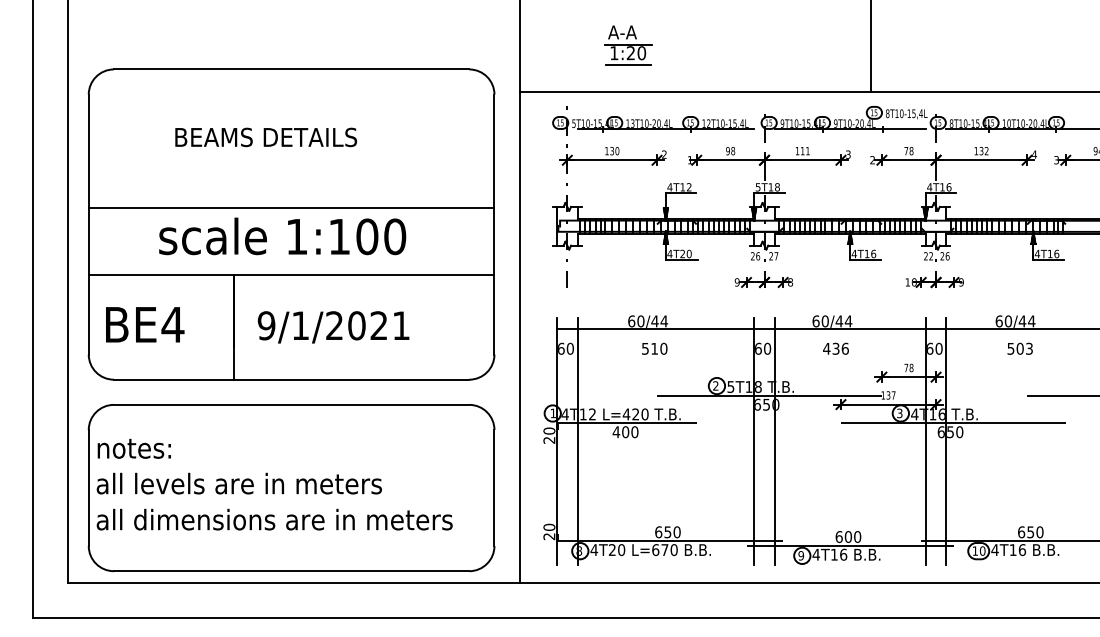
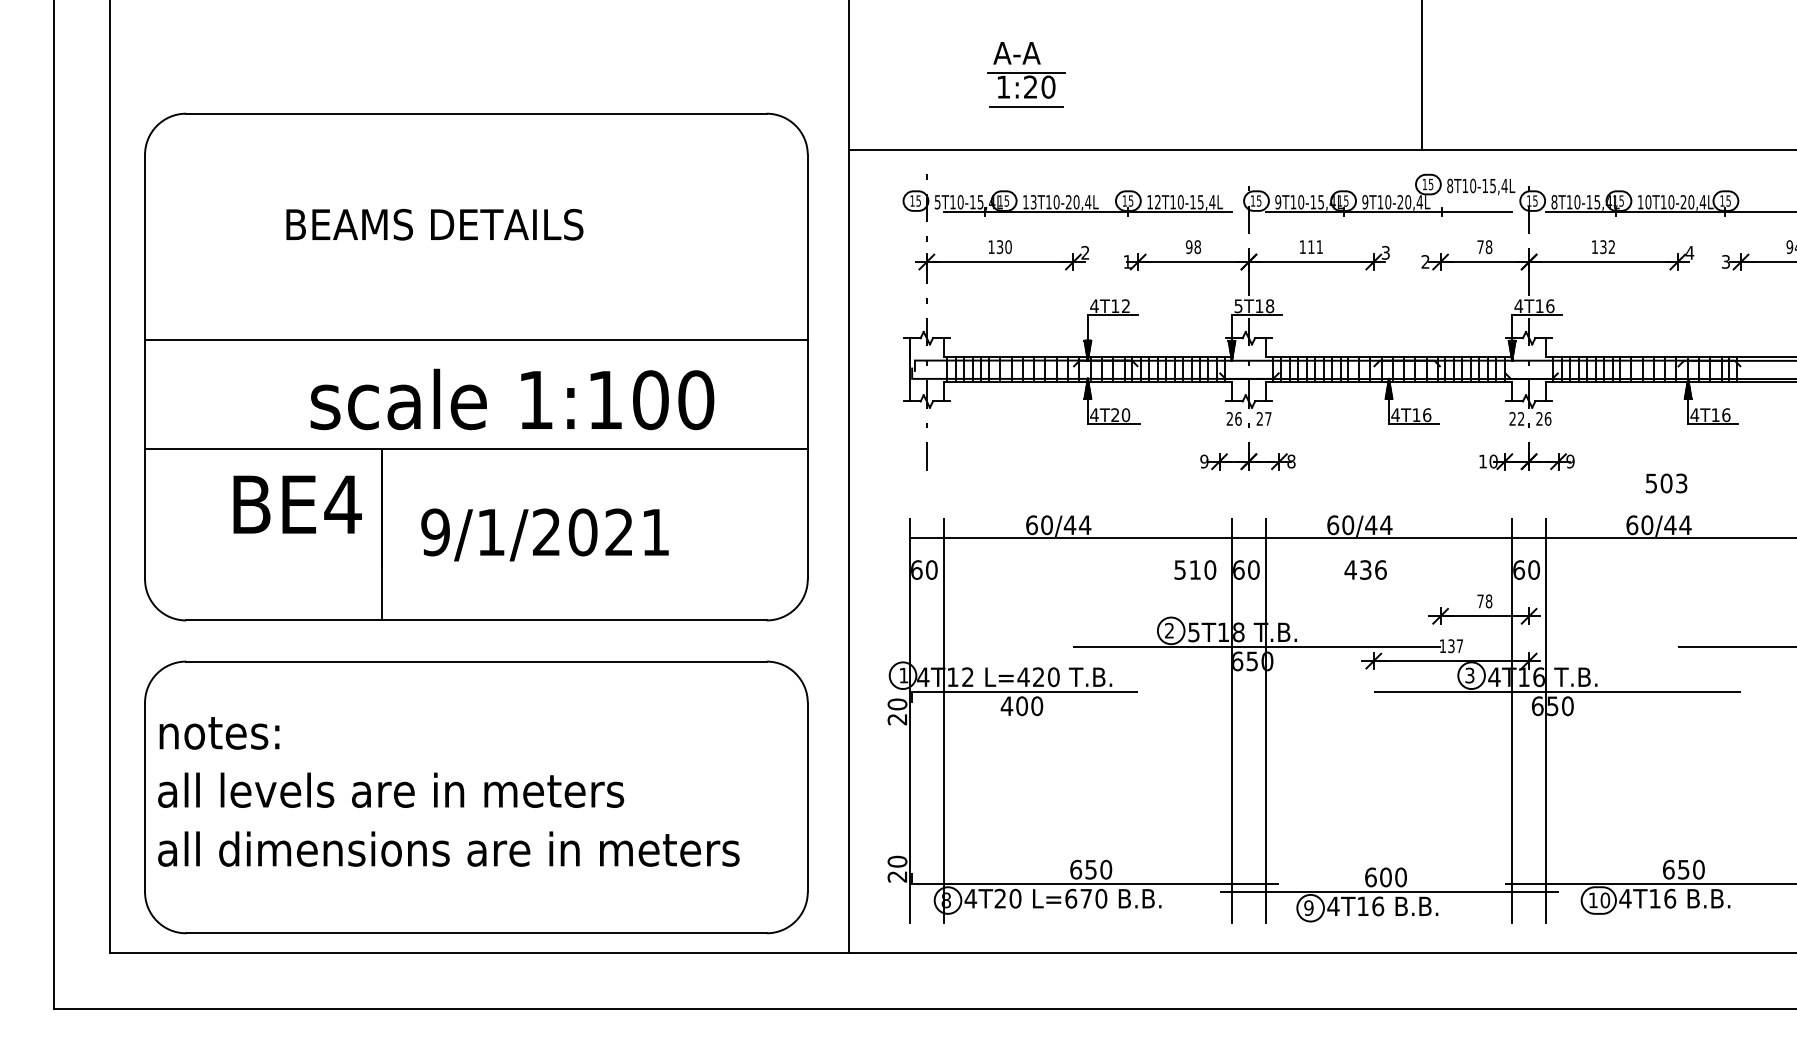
text: (282, 236) -> (512, 399), moved
text: (145, 324) -> (298, 504), moved
text: (654, 348) -> (1194, 569), moved
text: (1019, 348) -> (1665, 482), moved

